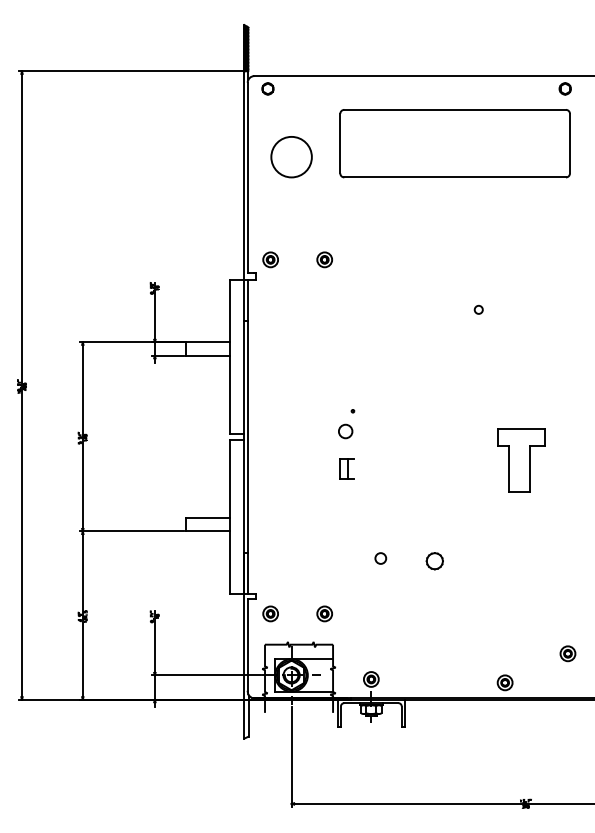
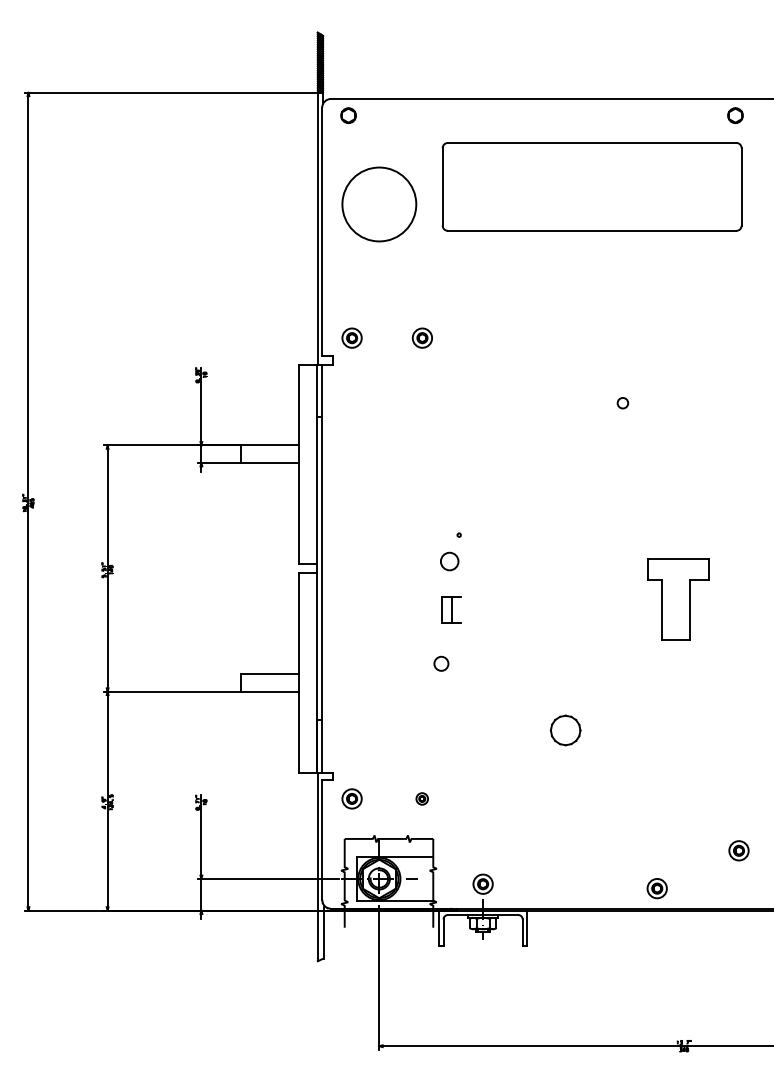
circle: (290, 157) -> (378, 204), size x1.4
circle: (380, 558) -> (441, 663), moved
part: (434, 560) -> (565, 729), size x1.4
part: (324, 613) -> (421, 798), size x0.6

